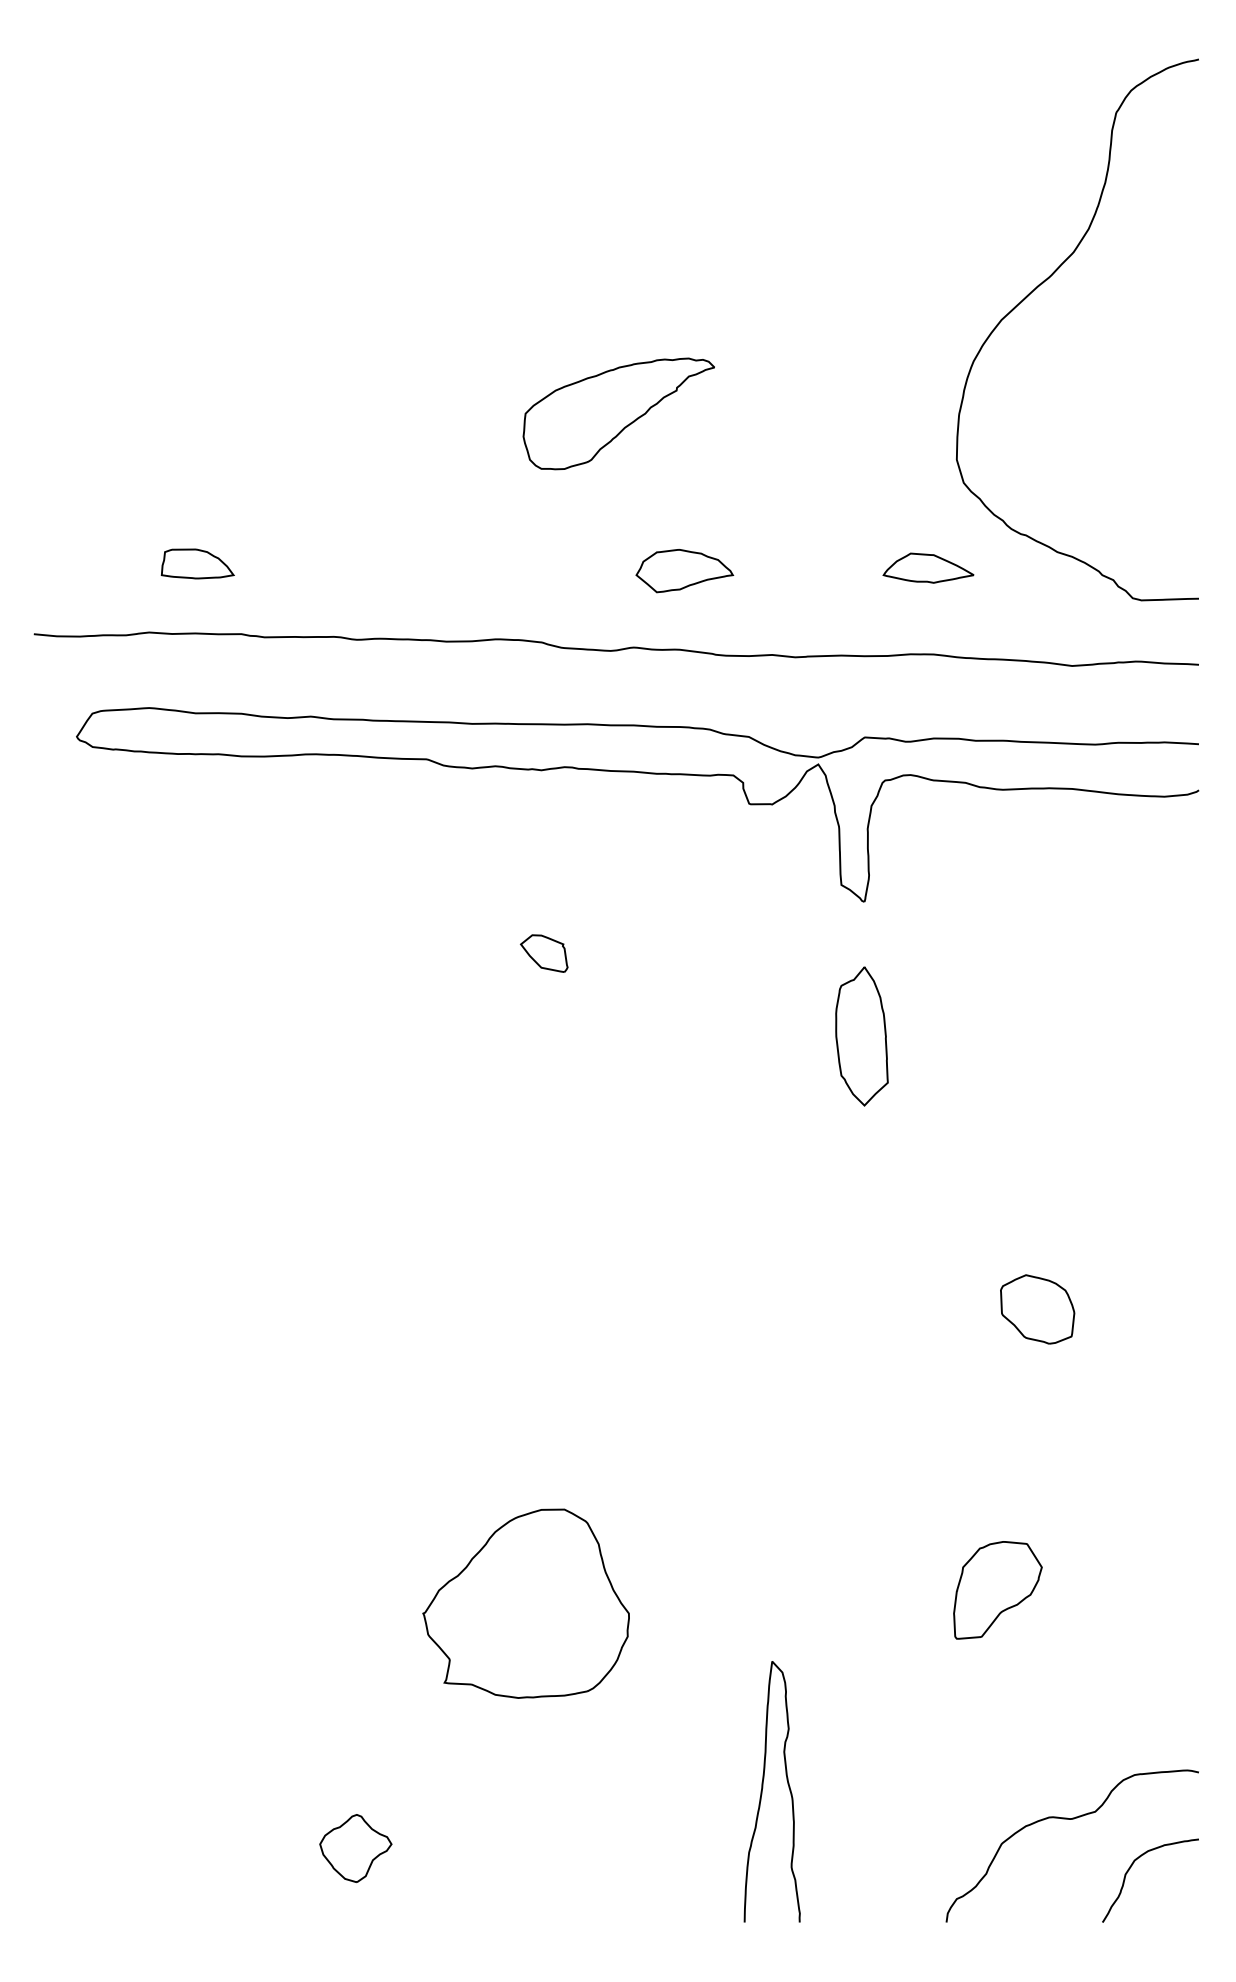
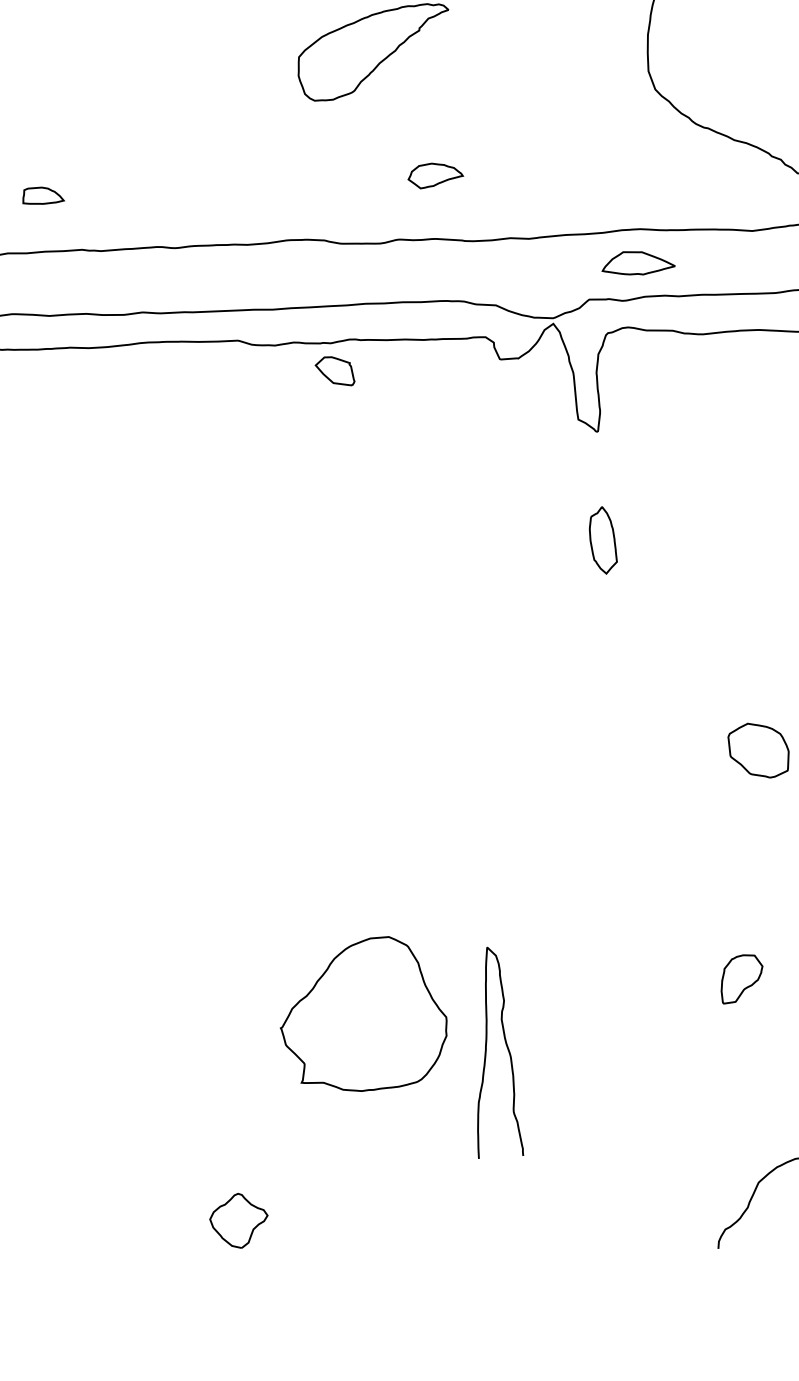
part: (197, 563) -> (43, 195), size x0.7
part: (928, 567) -> (638, 262), moved
part: (684, 571) -> (435, 175), size x0.7
part: (544, 953) -> (335, 371), moved
part: (861, 1036) -> (602, 540), size x0.6
part: (997, 1590) -> (741, 978), size x0.6
curve: (763, 1788) -> (486, 1050), moved

